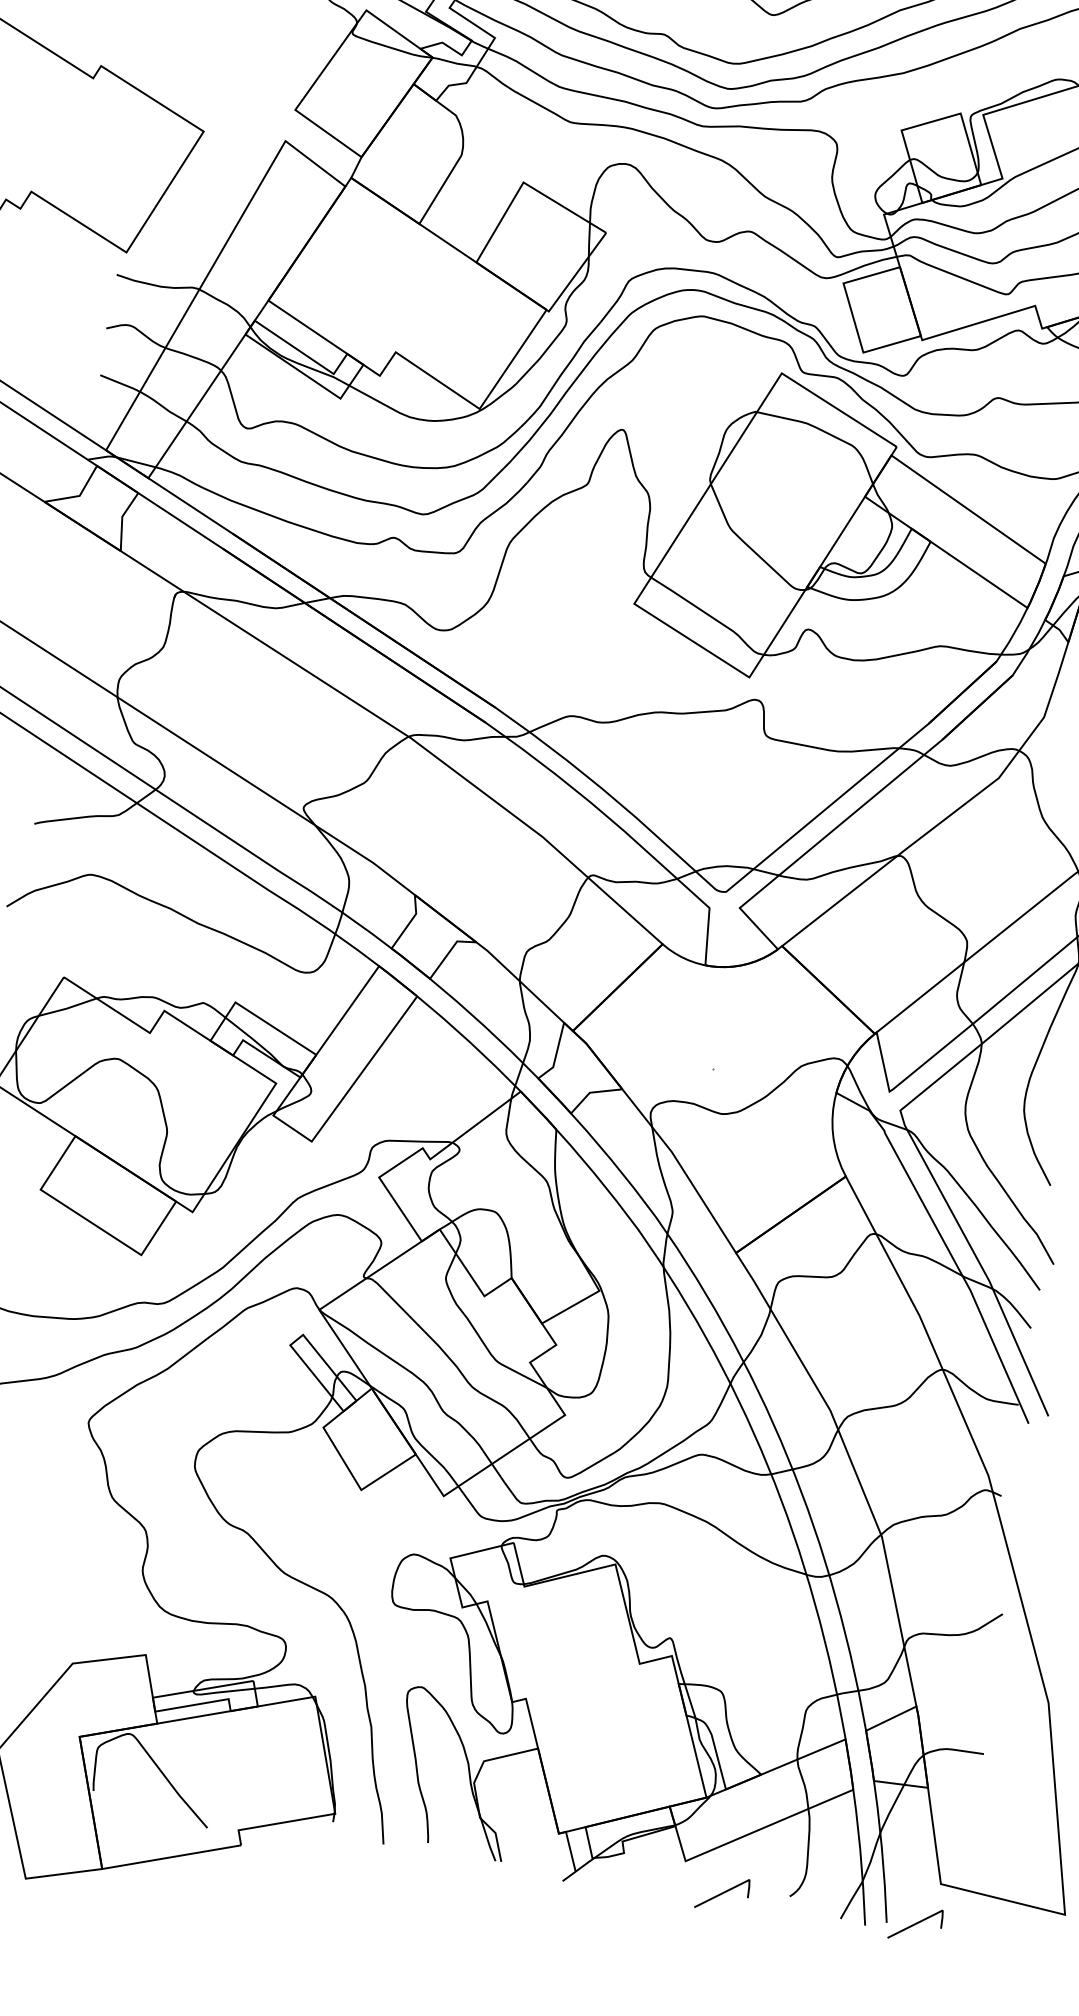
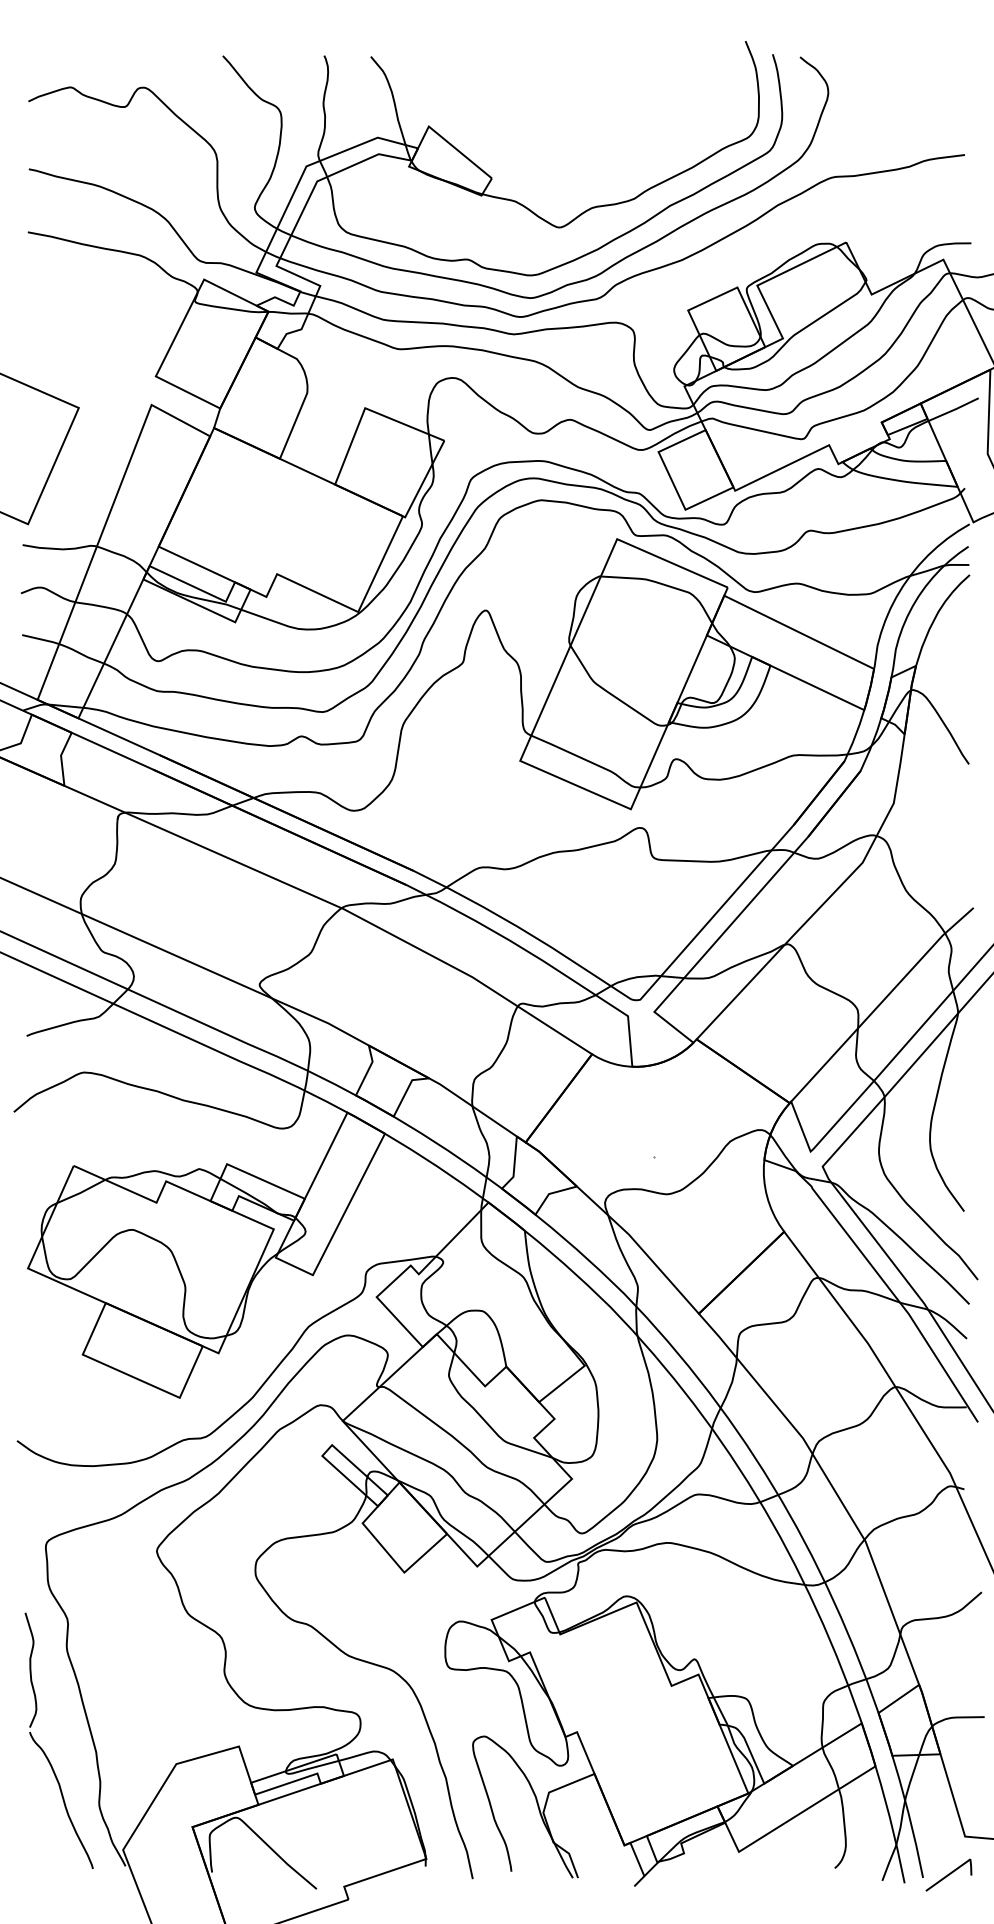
line: (722, 1892) -> (775, 1874), removed

